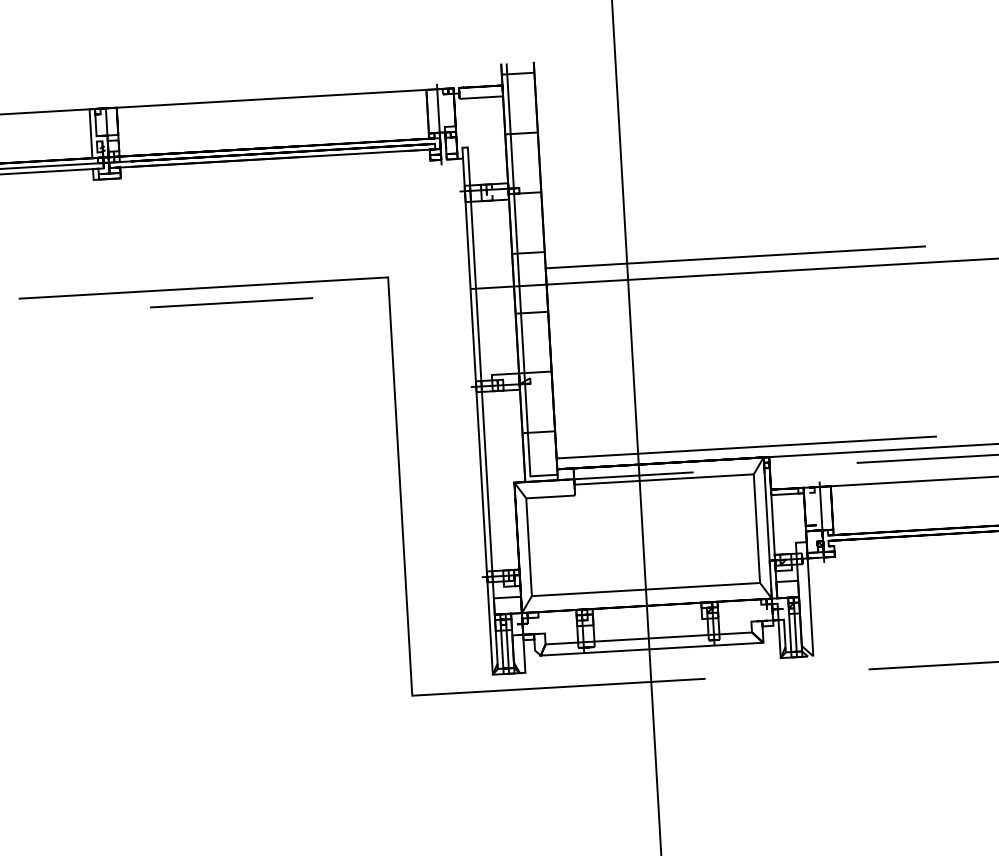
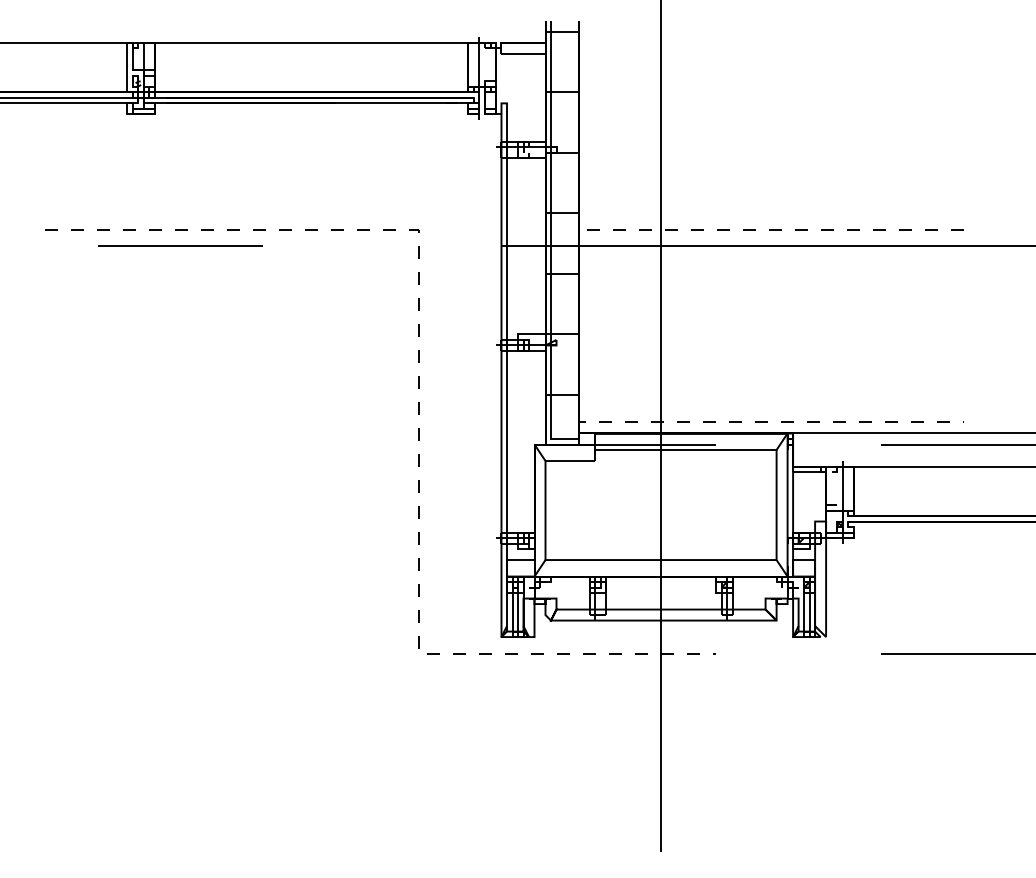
line: (231, 301) -> (180, 245), moved
line: (551, 363) -> (578, 326), solid -> dashed
line: (397, 448) -> (418, 403), solid -> dashed

